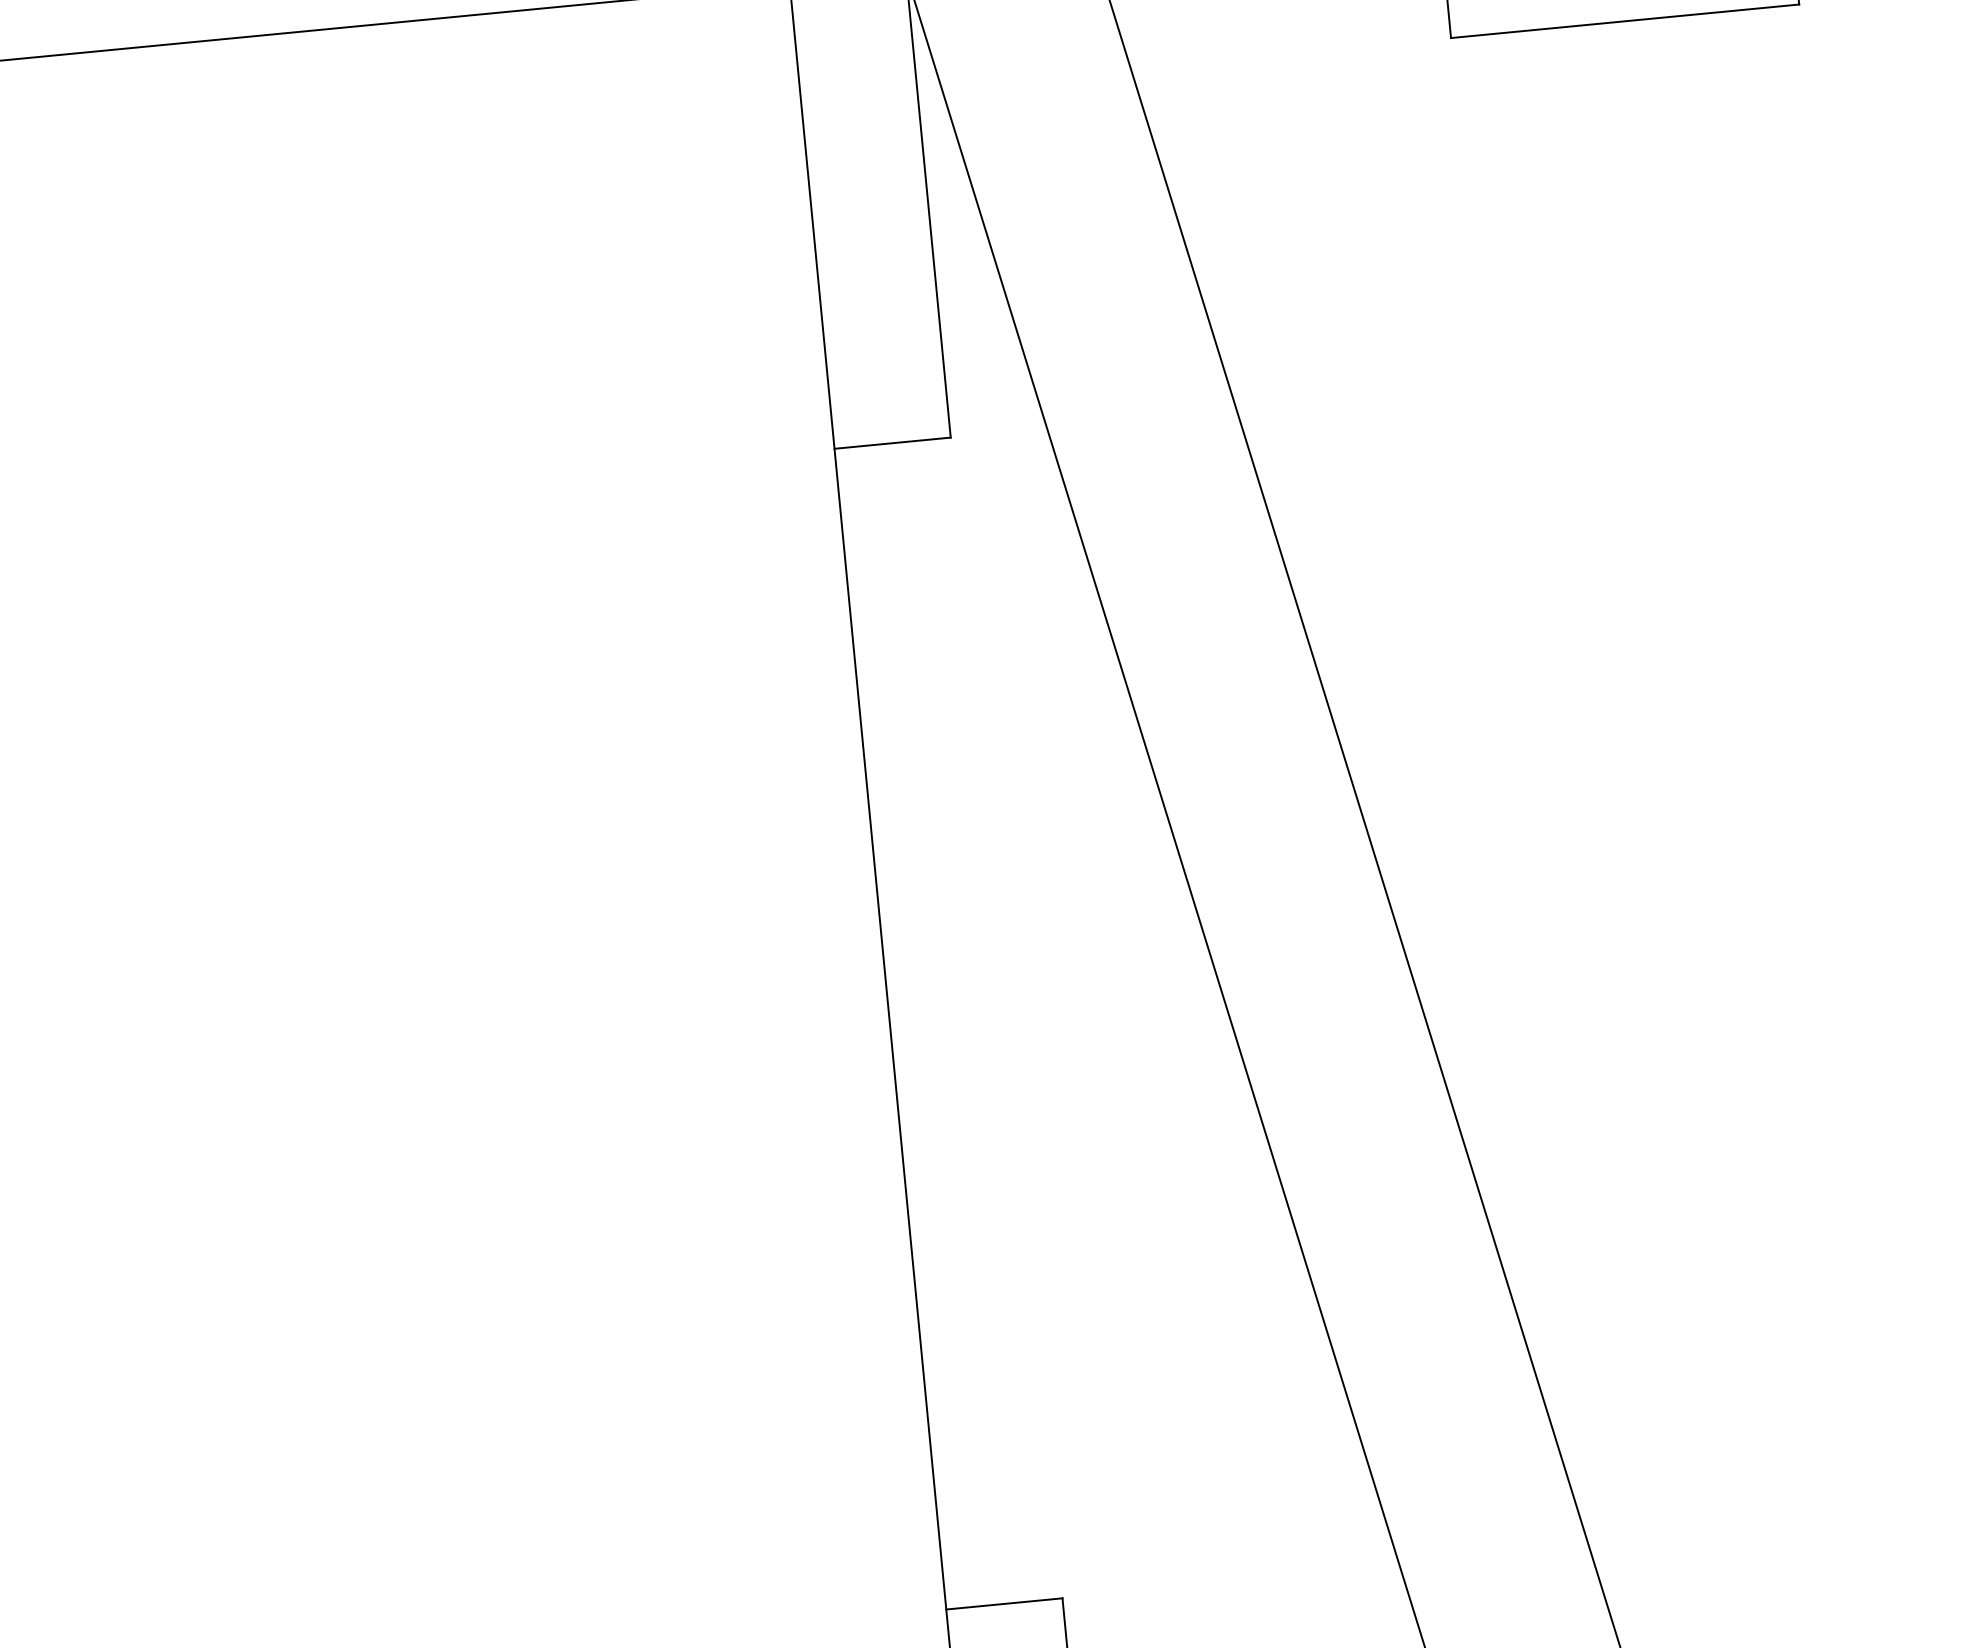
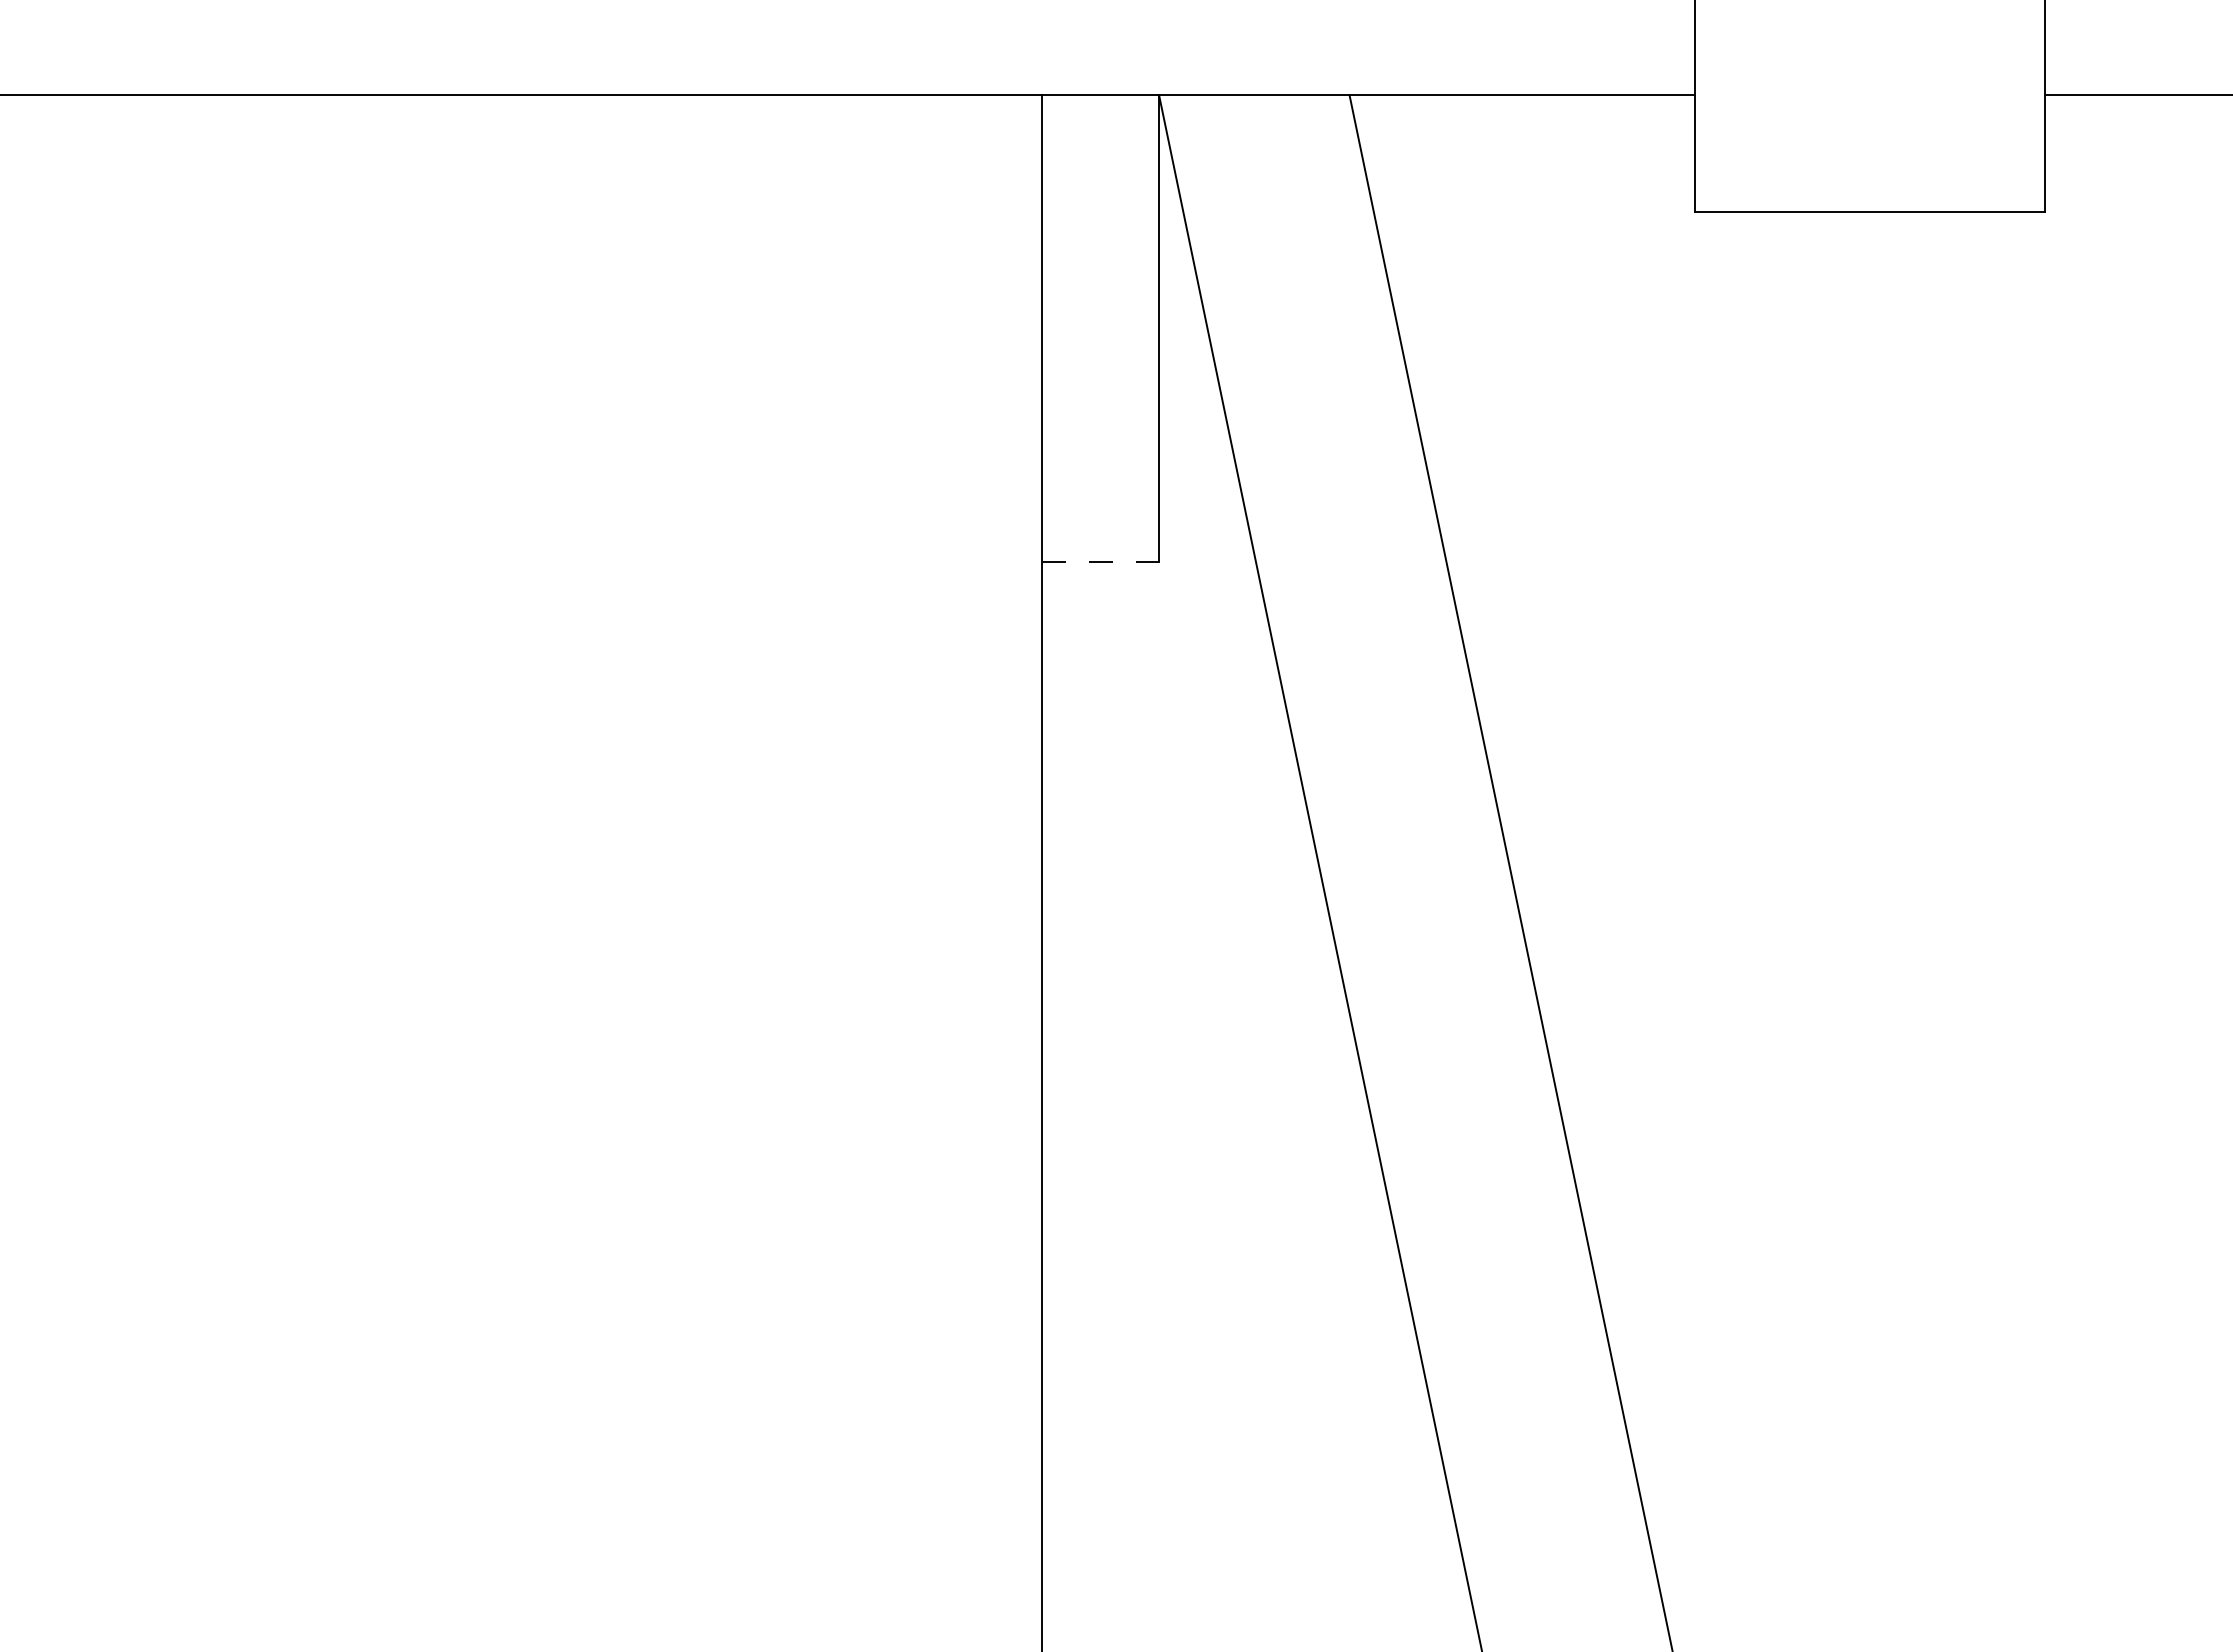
line: (892, 443) -> (1100, 561), solid -> dashed

